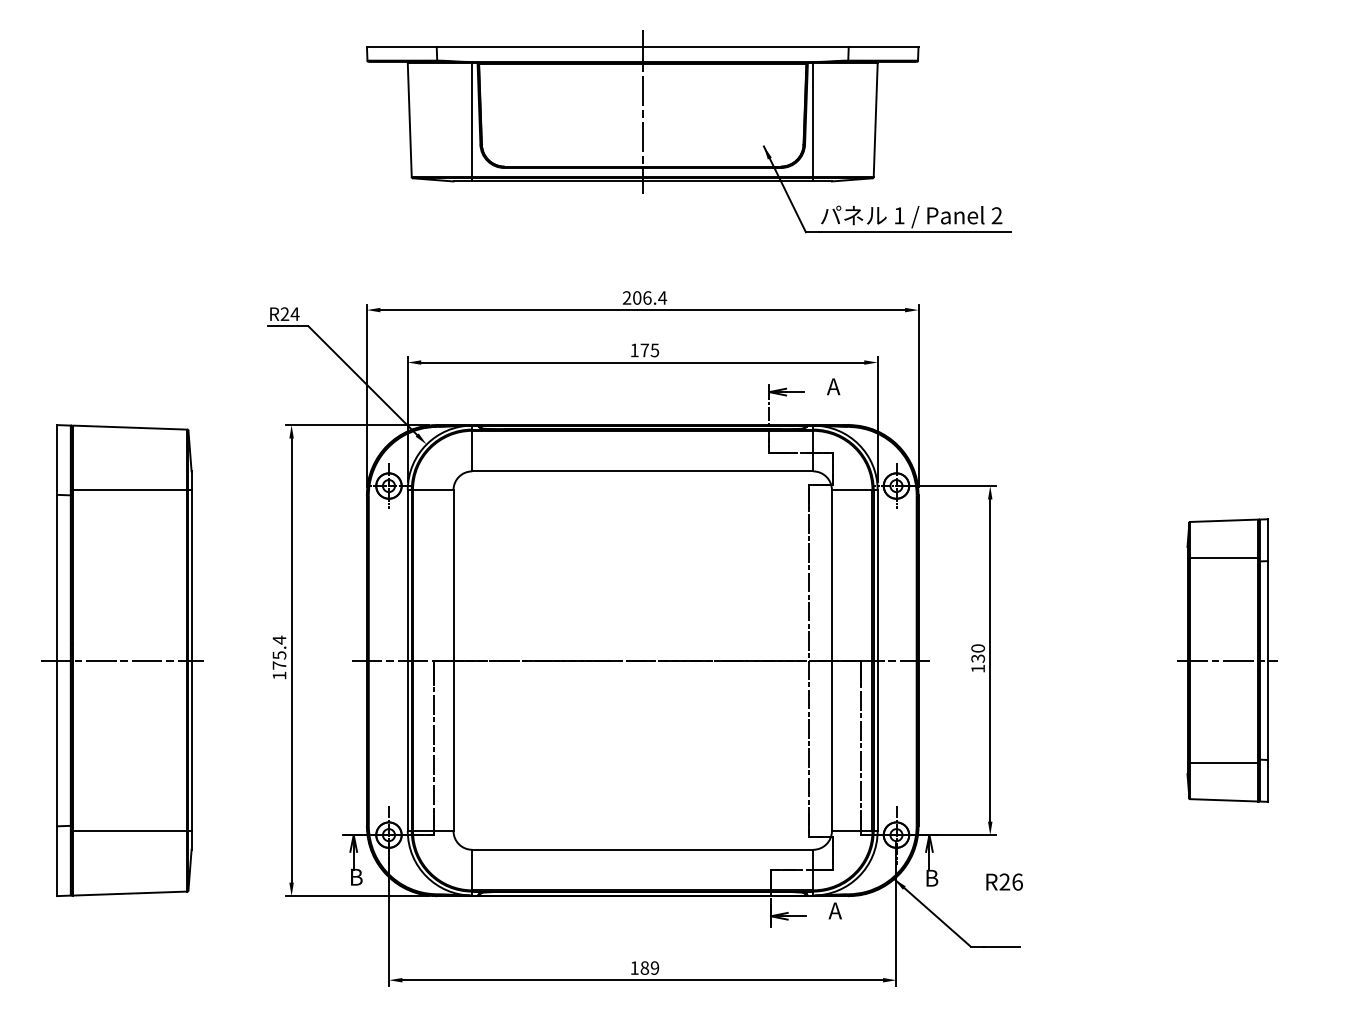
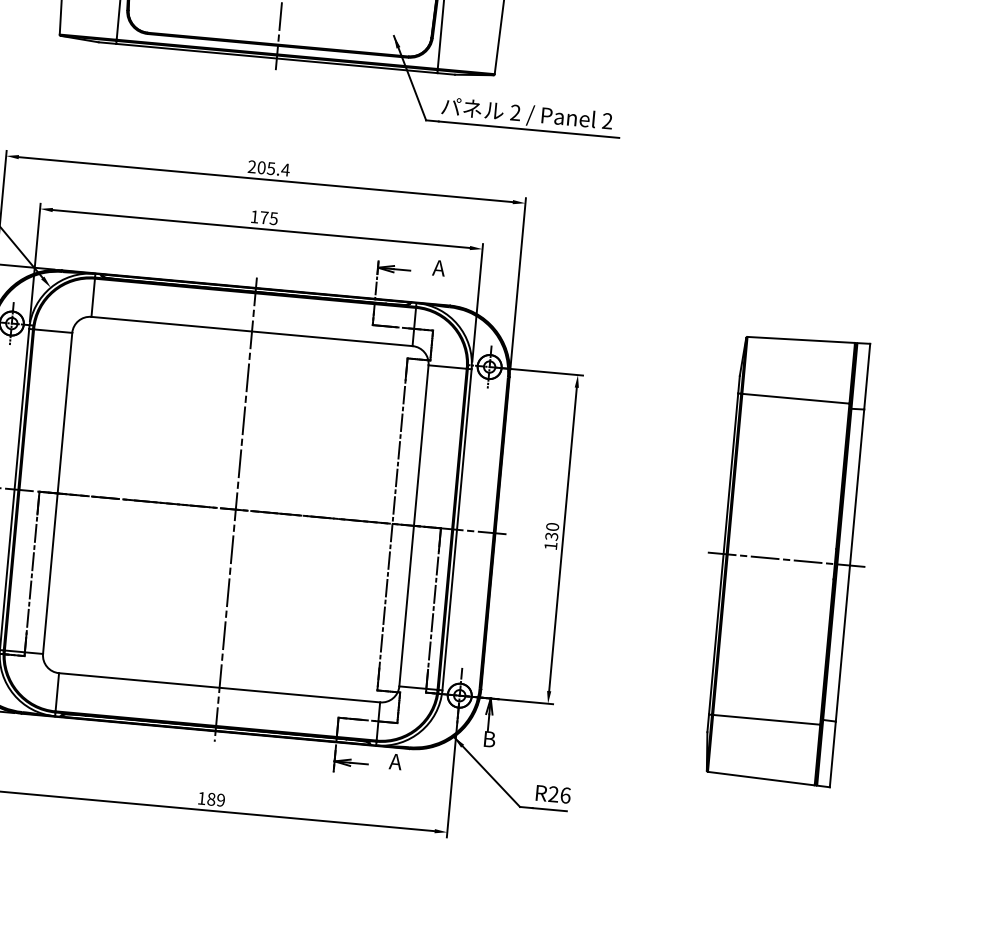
text: (899, 215) -> (515, 112), 1 -> 2
text: (647, 297) -> (271, 168), 206.4 -> 205.4
line: (642, 660) -> (235, 509), added
part: (1227, 660) -> (786, 559), size x1.67
text: (1004, 881) -> (553, 793), moved

